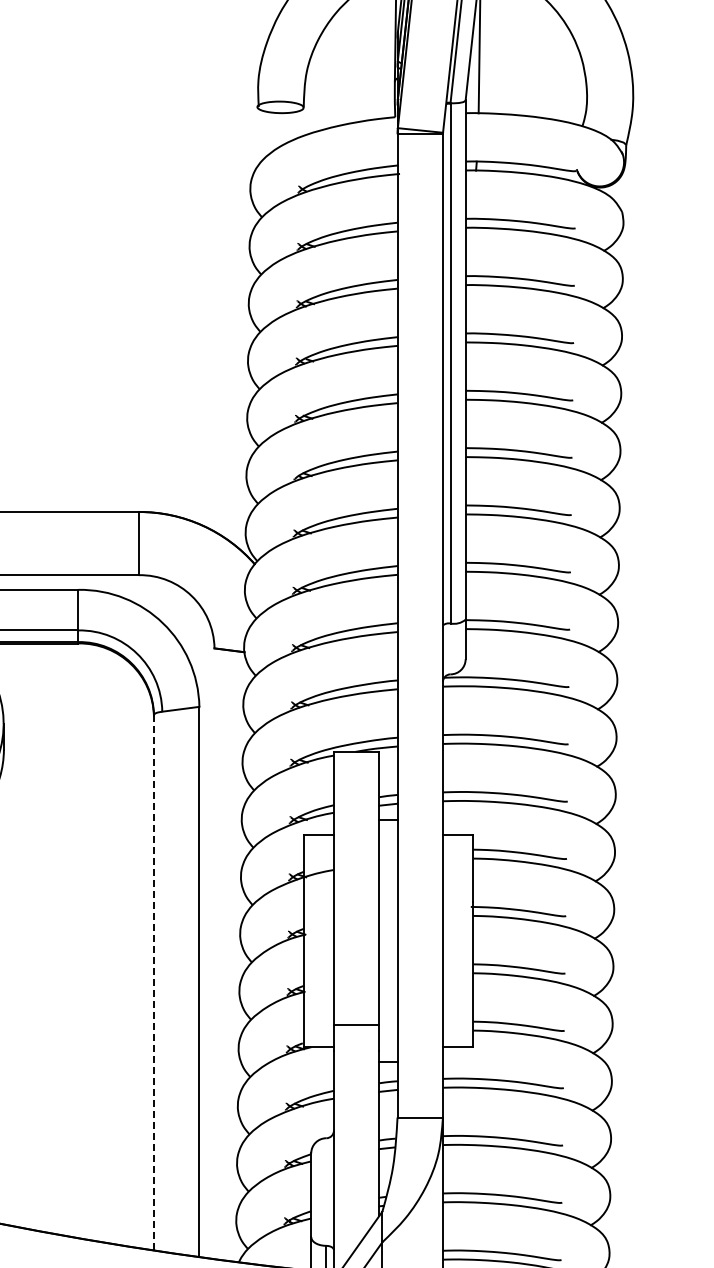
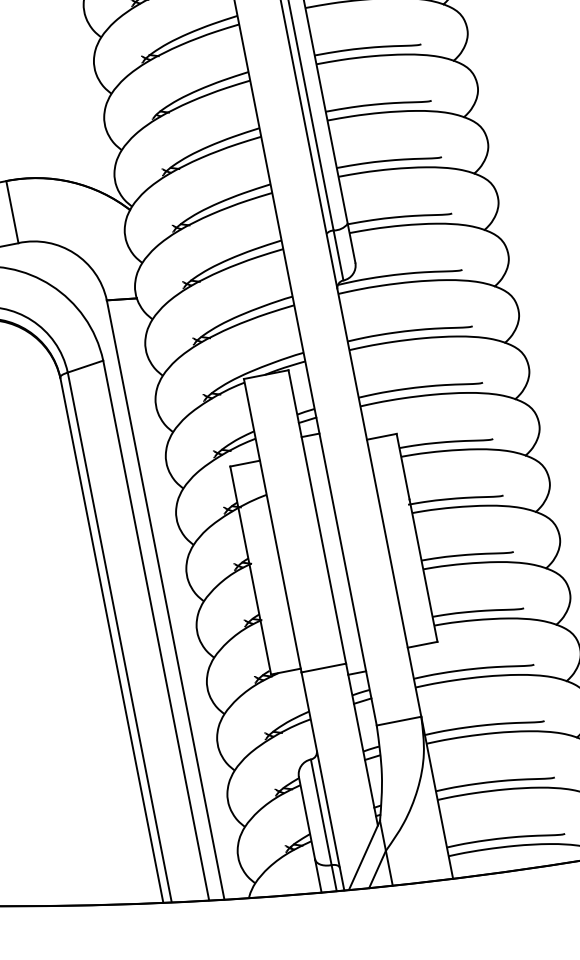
line: (450, 648) -> (338, 255), added
line: (214, 953) -> (165, 599), added
line: (162, 981) -> (119, 637), added
line: (153, 983) -> (111, 640), dashed -> solid
line: (356, 1024) -> (323, 667), moved
line: (326, 1191) -> (321, 811), added

